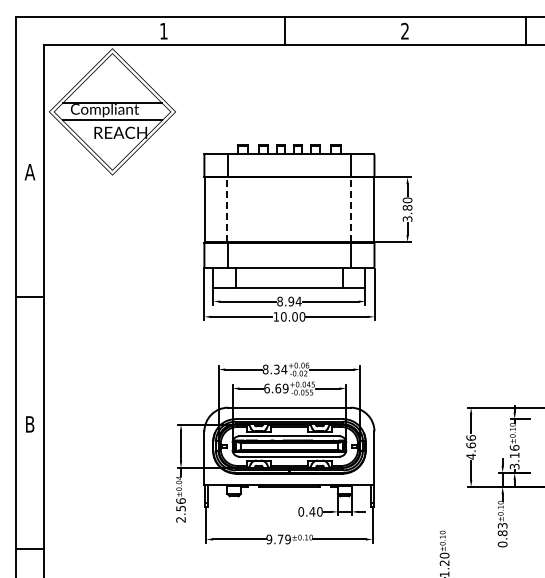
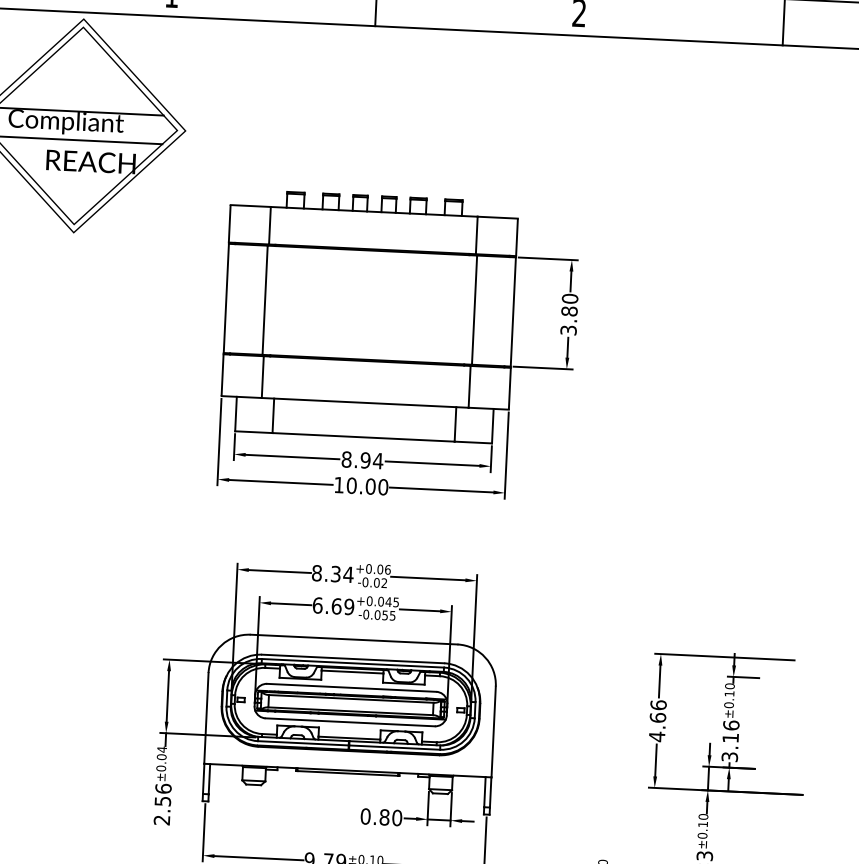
line: (227, 209) -> (265, 299), dashed -> solid
line: (351, 209) -> (474, 309), dashed -> solid
text: (312, 511) -> (384, 816), 0.40 -> 0.80

